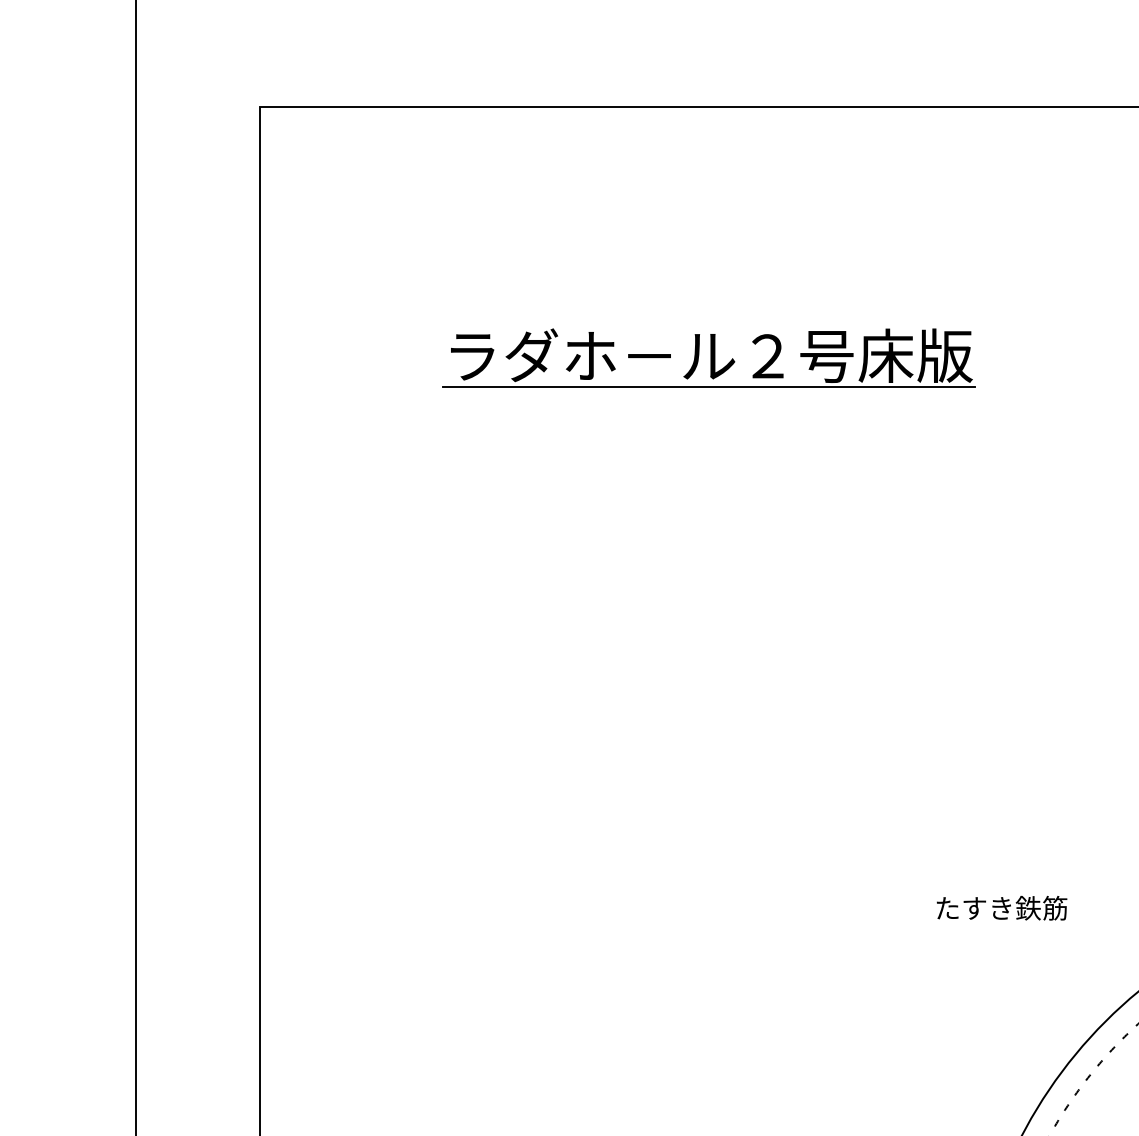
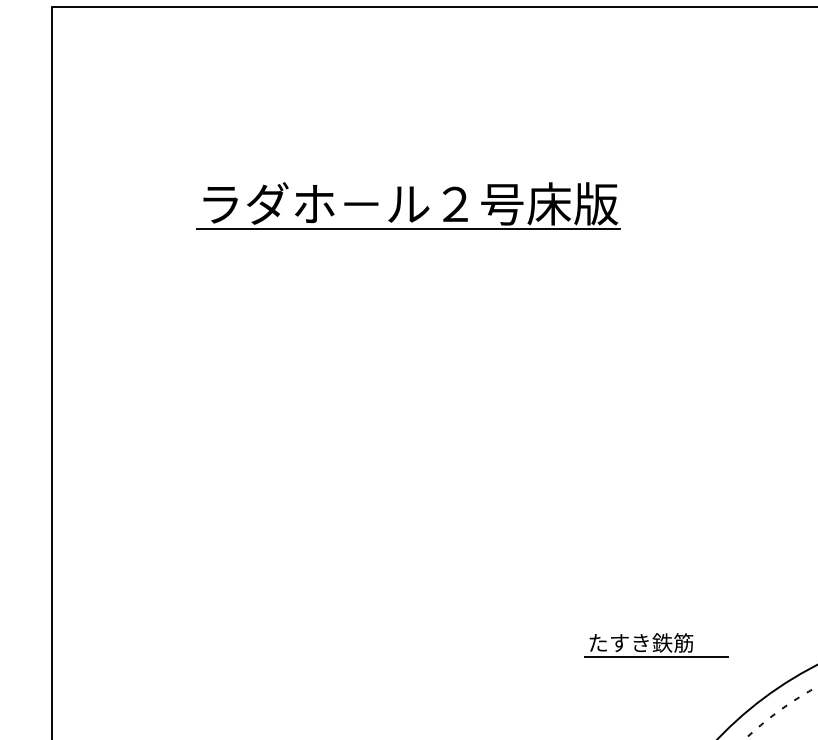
line: (1020, 926) -> (656, 657), added

